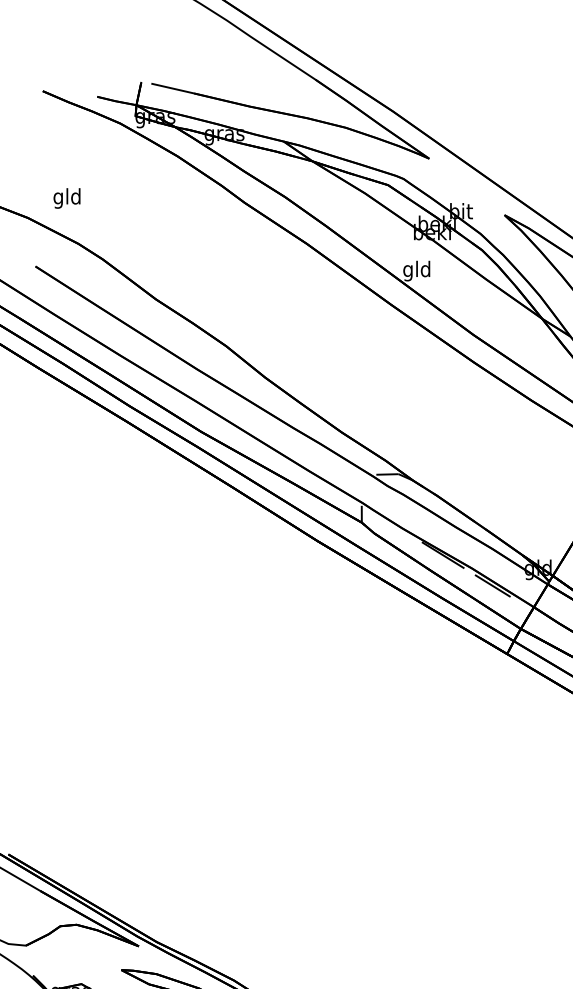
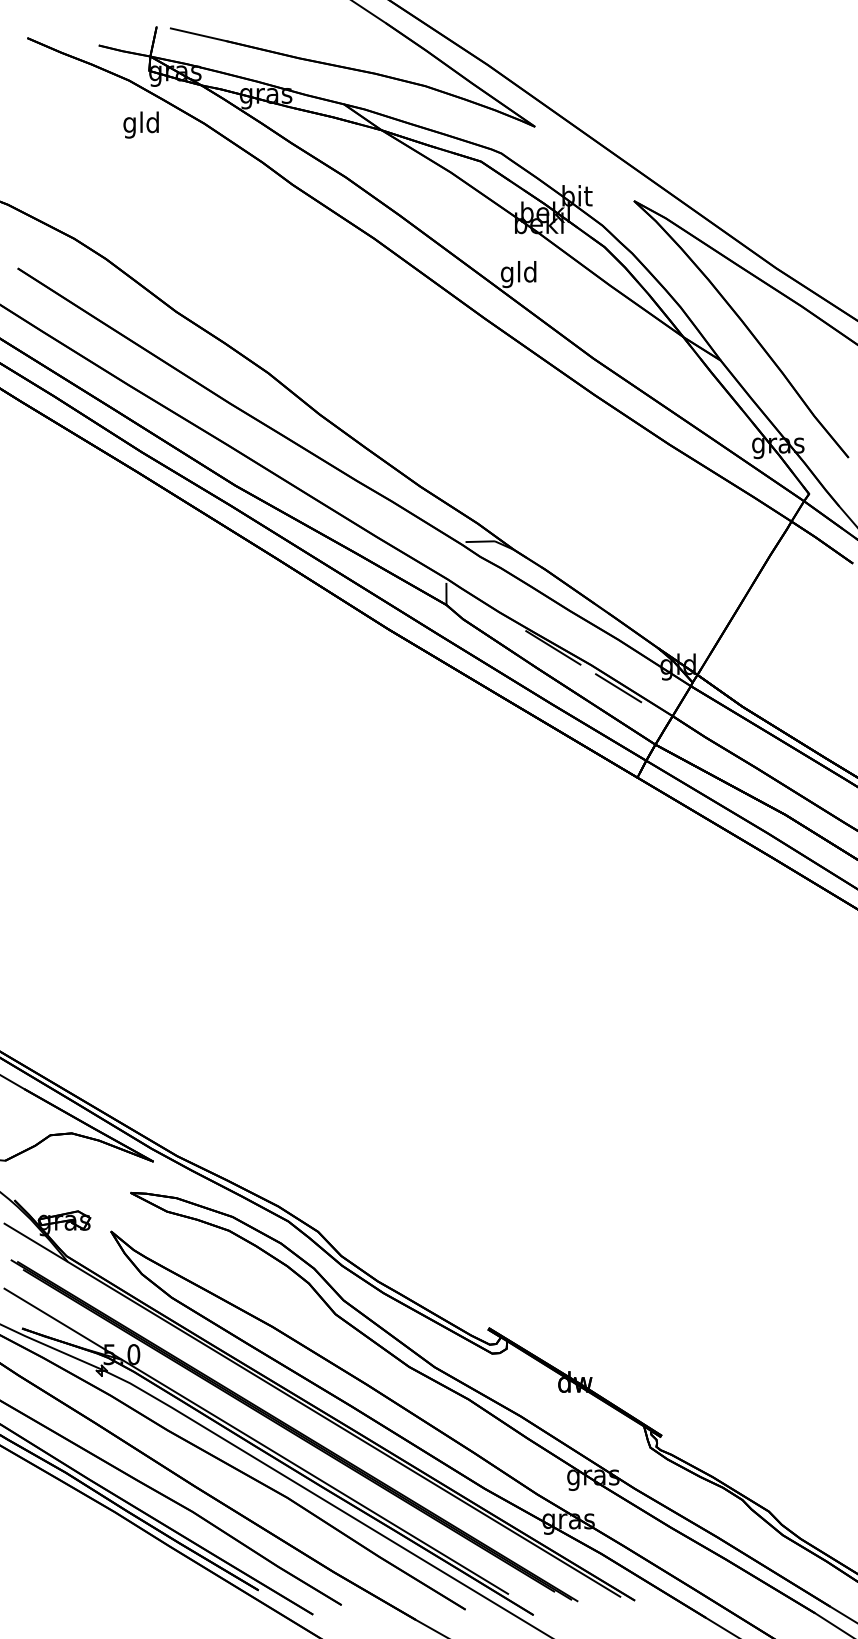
text: (66, 198) -> (140, 124), moved

